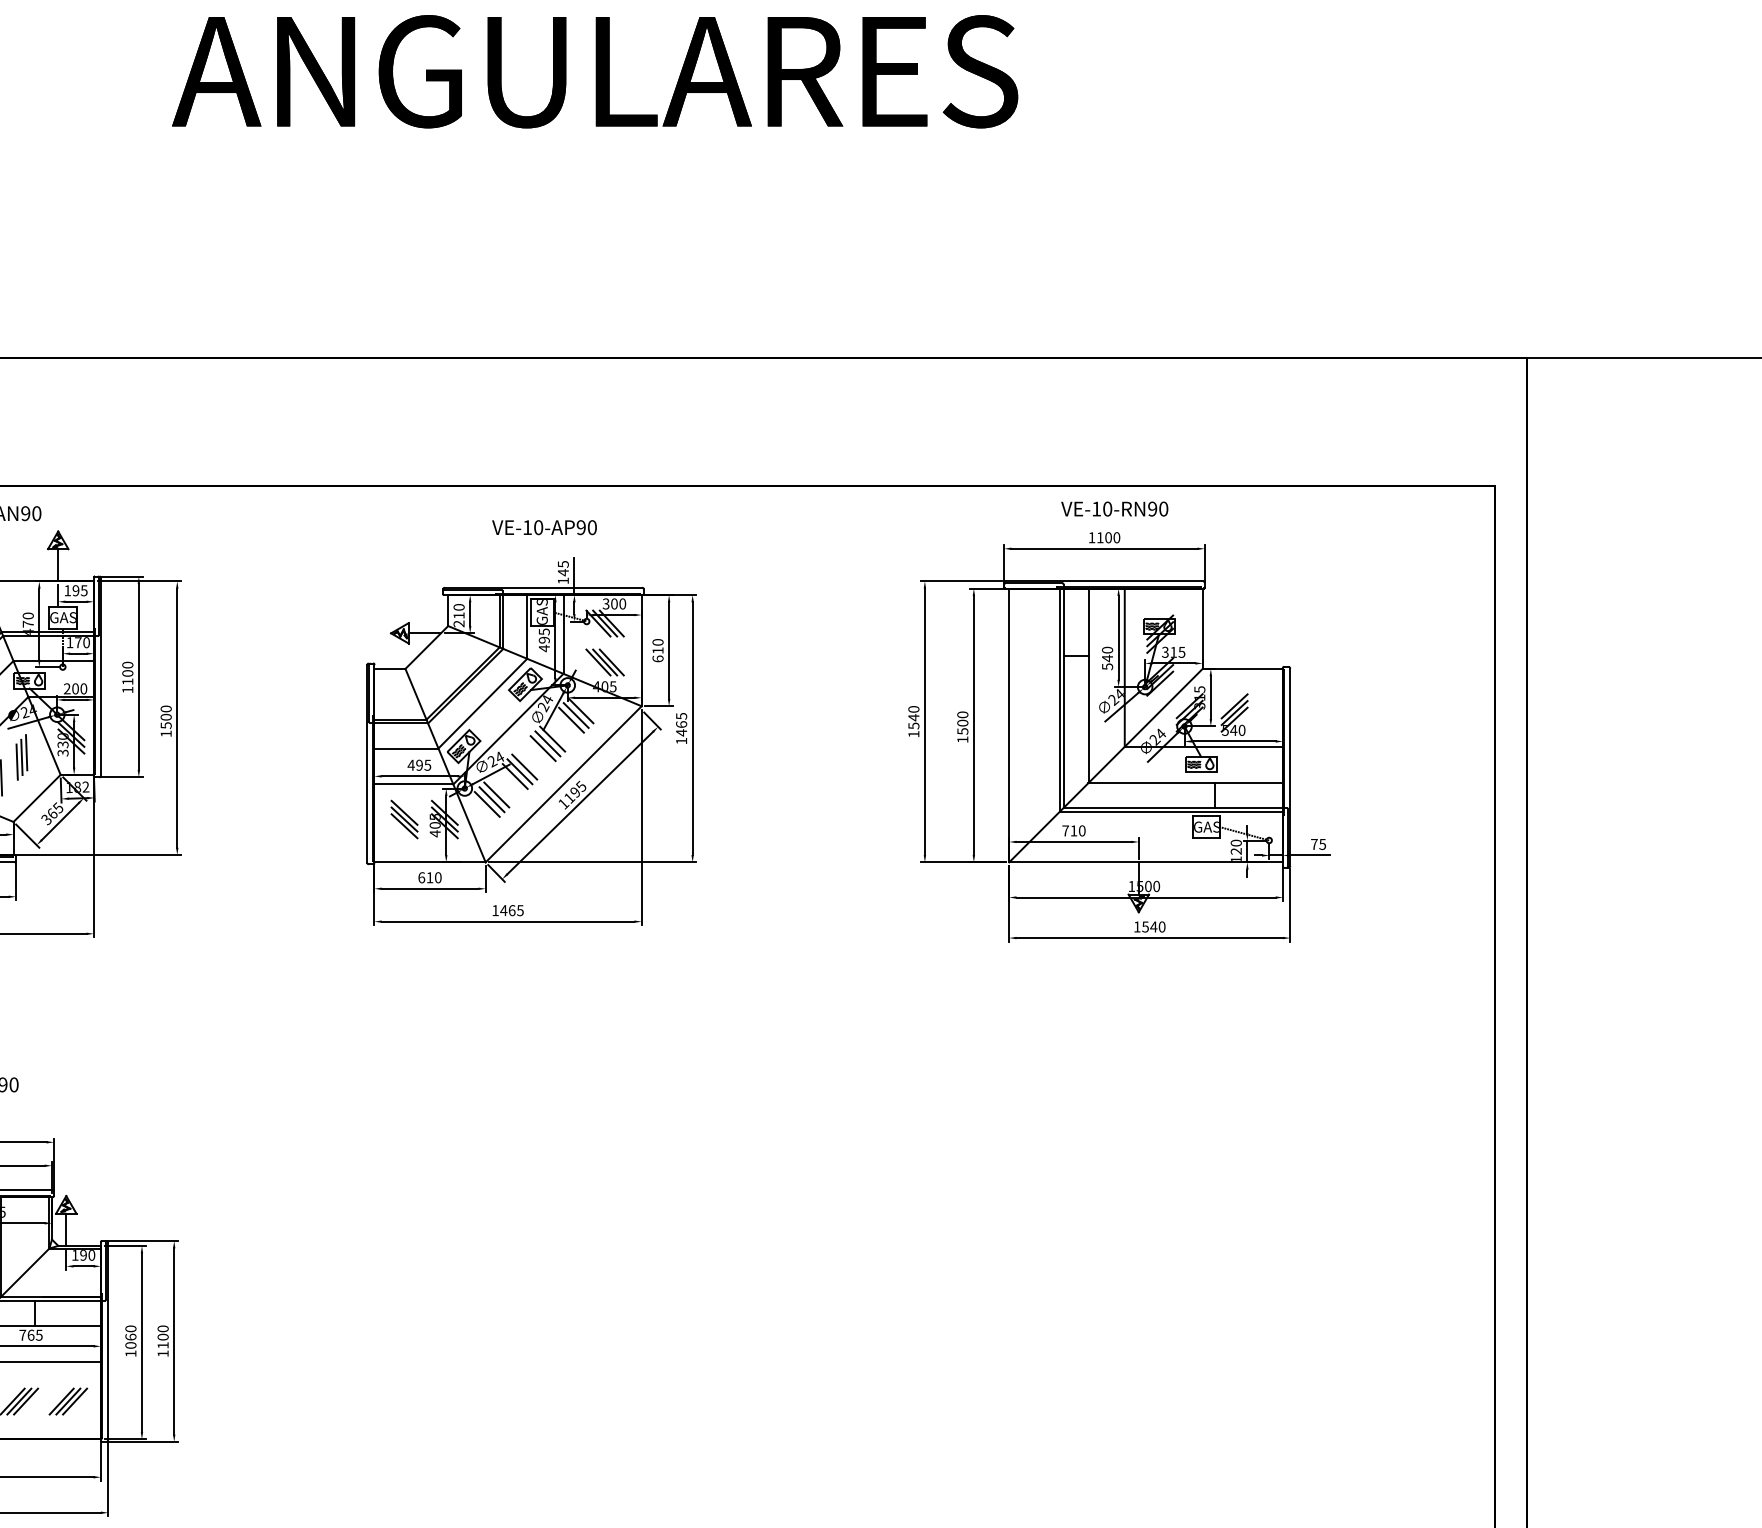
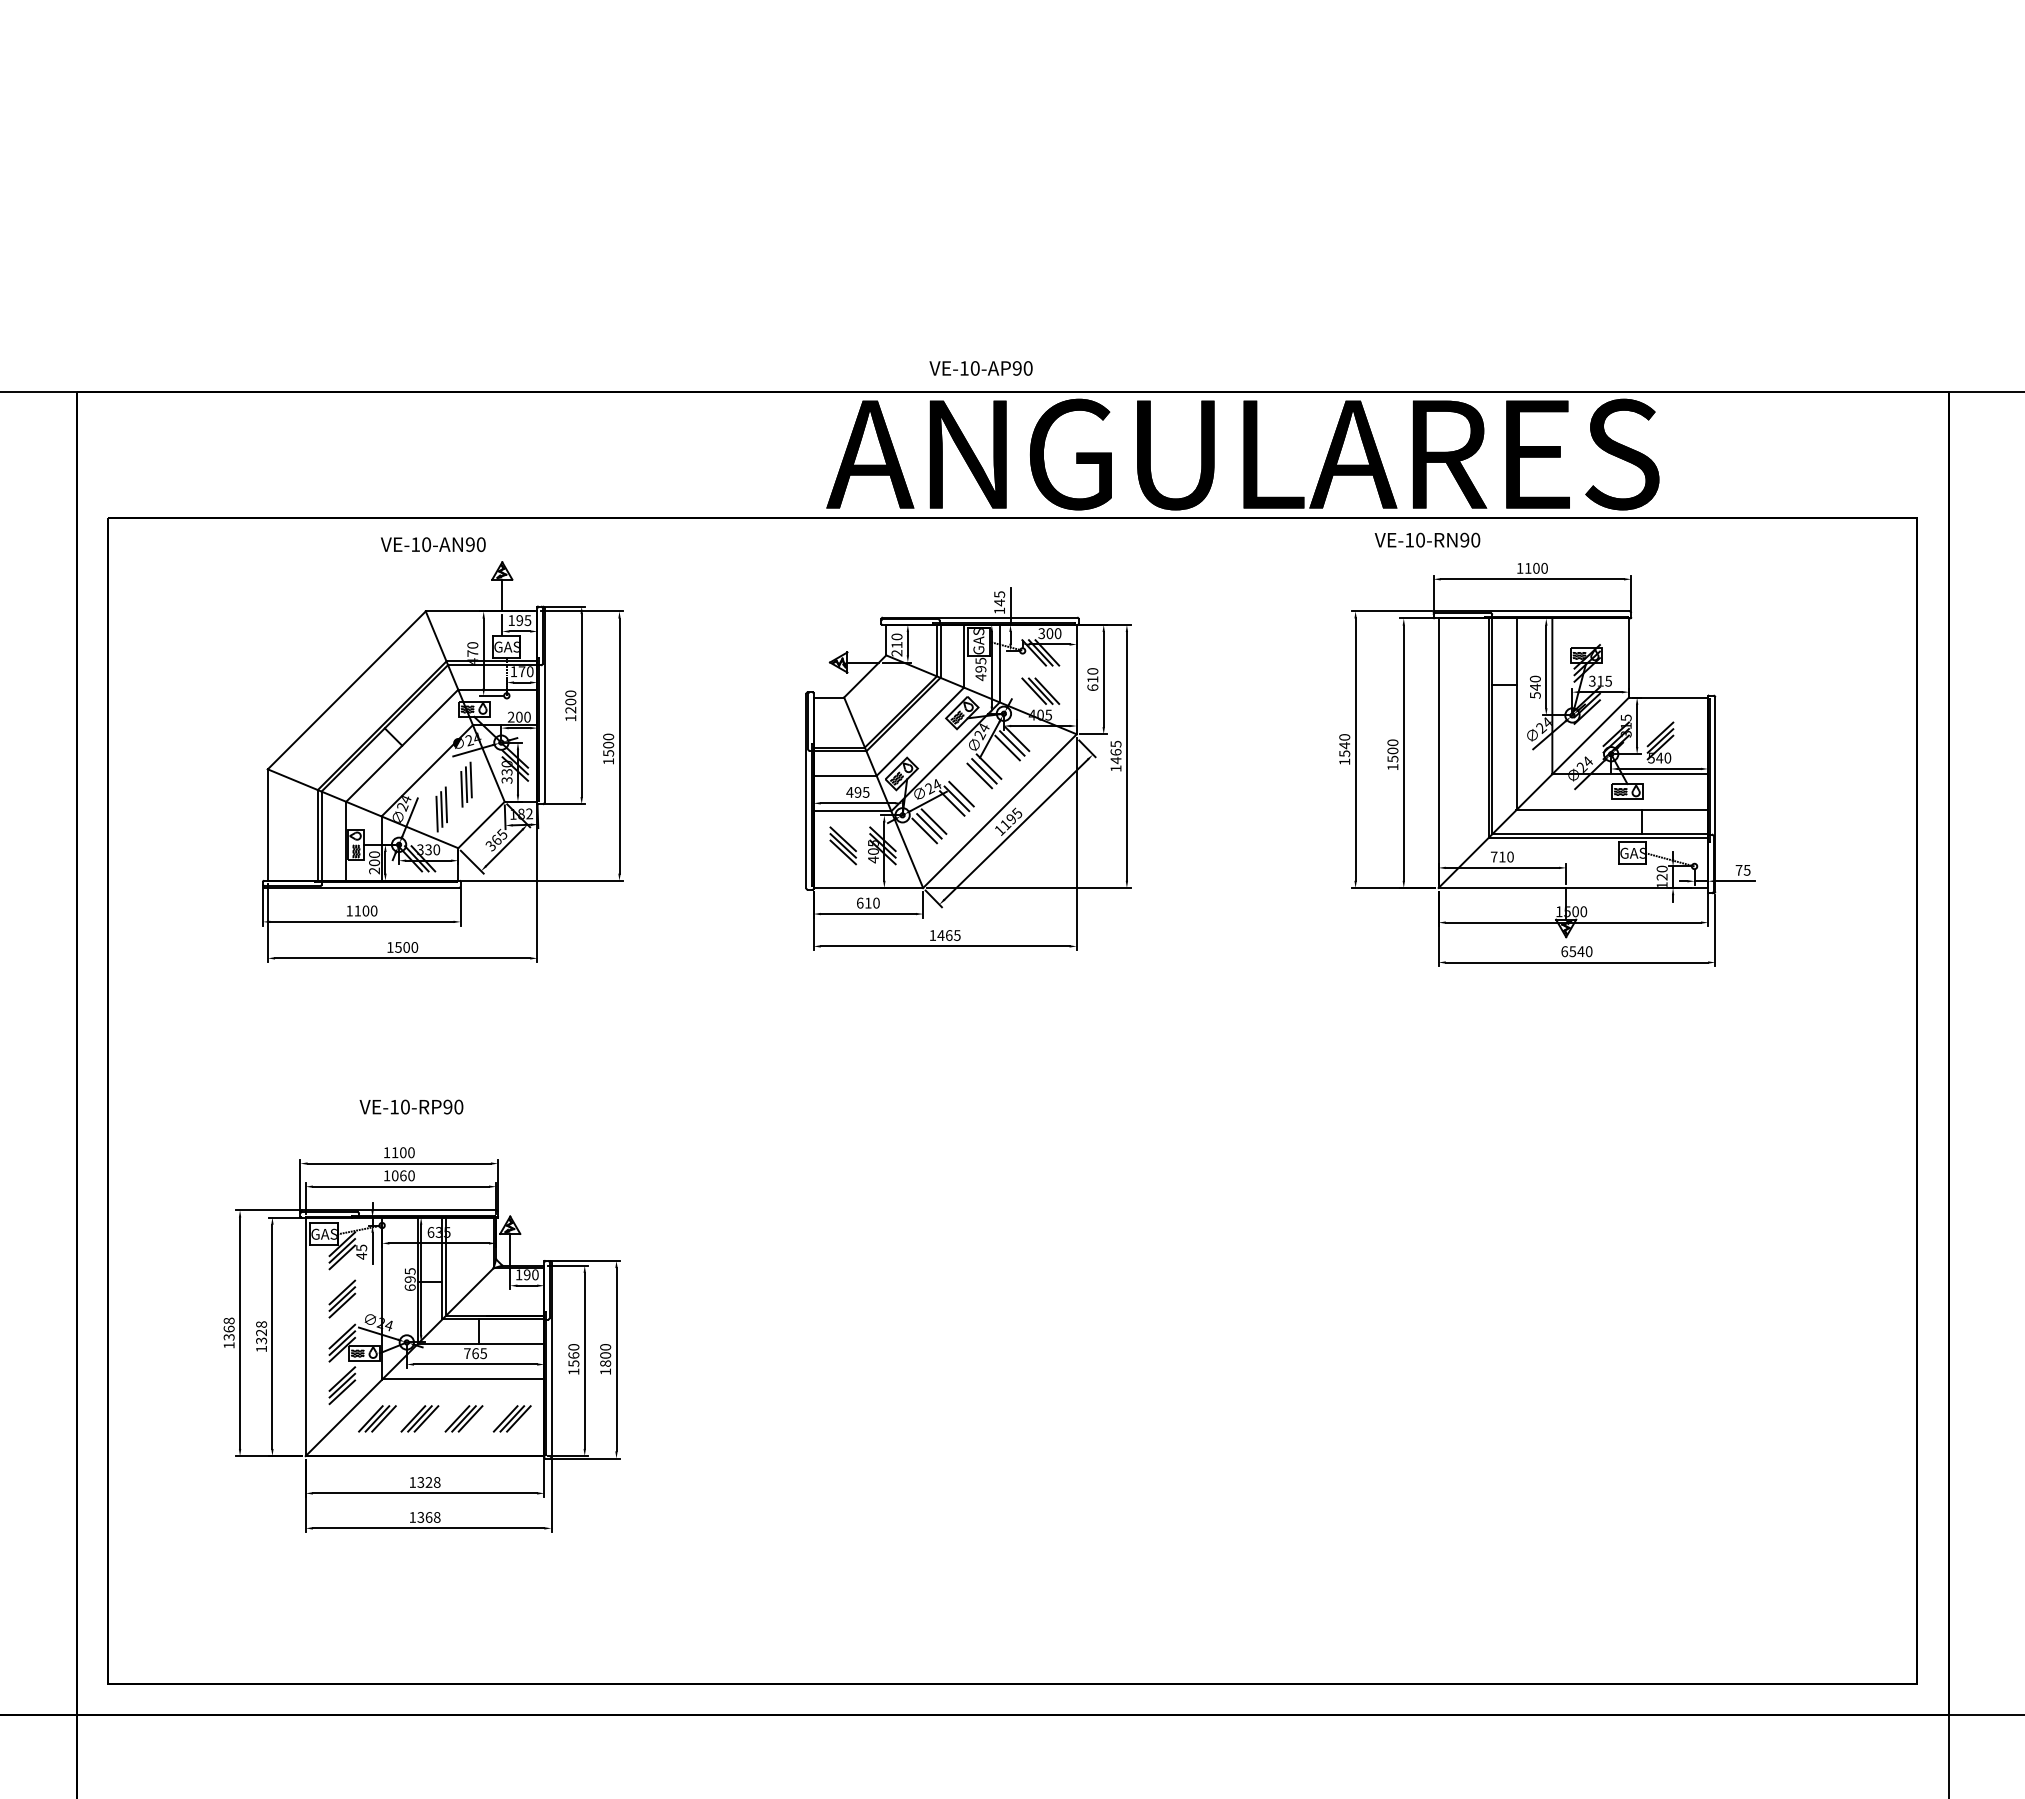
text: (594, 71) -> (1242, 454), moved
text: (1114, 508) -> (1427, 539), moved
text: (543, 527) -> (980, 368), moved
text: (127, 681) -> (570, 709), 1100 -> 1200
text: (1137, 926) -> (1564, 951), 1540 -> 6540
text: (130, 1345) -> (573, 1363), 1060 -> 1560
text: (163, 1345) -> (605, 1363), 1100 -> 1800

